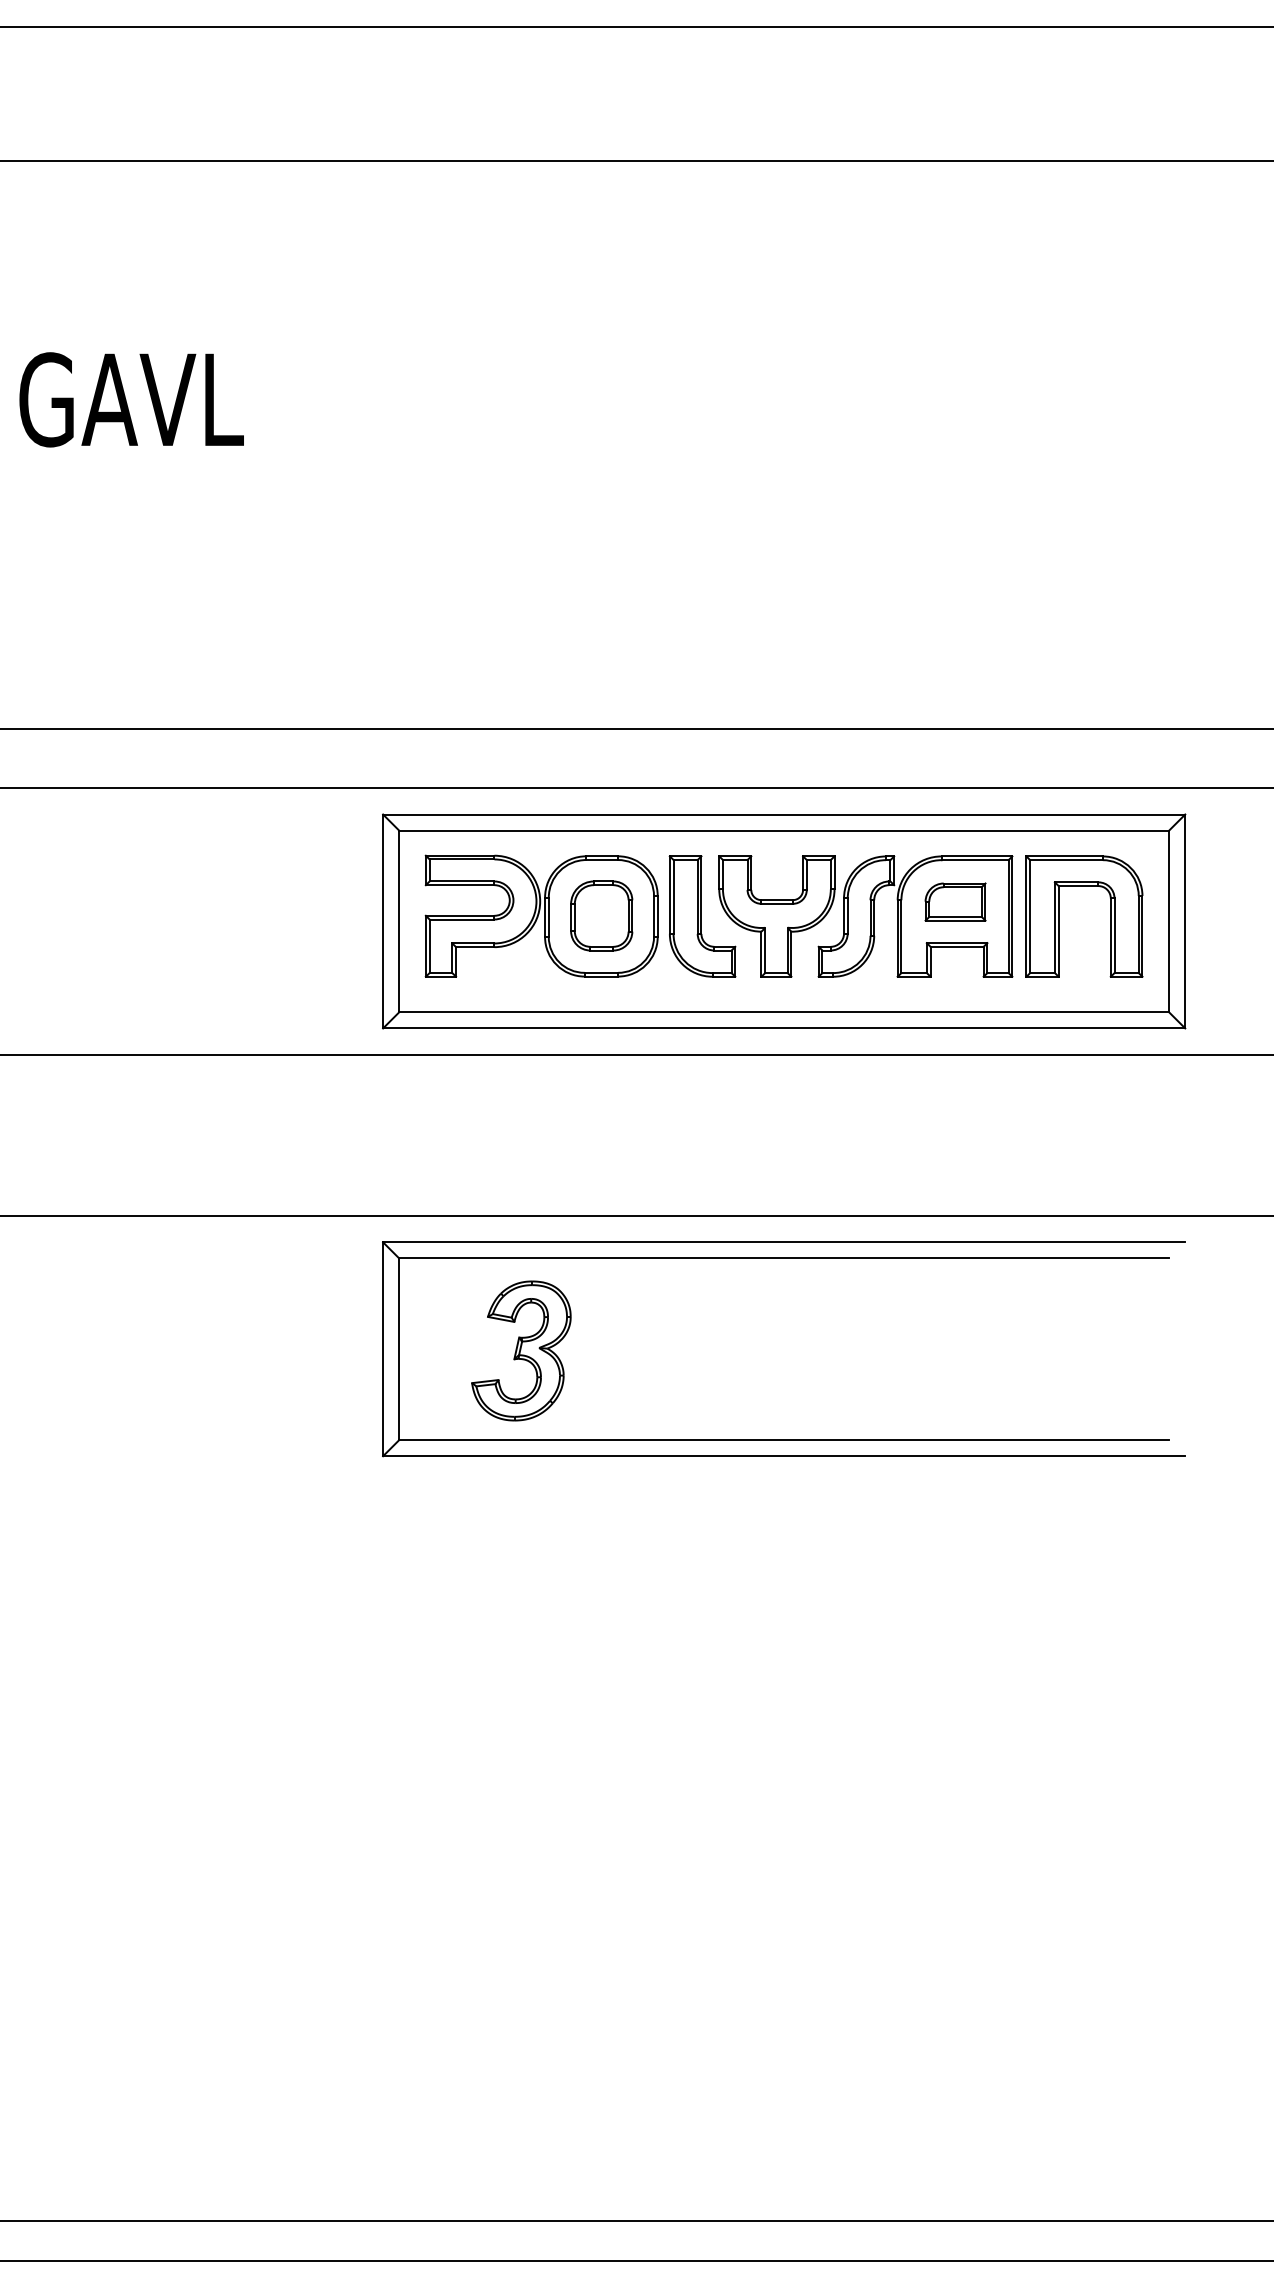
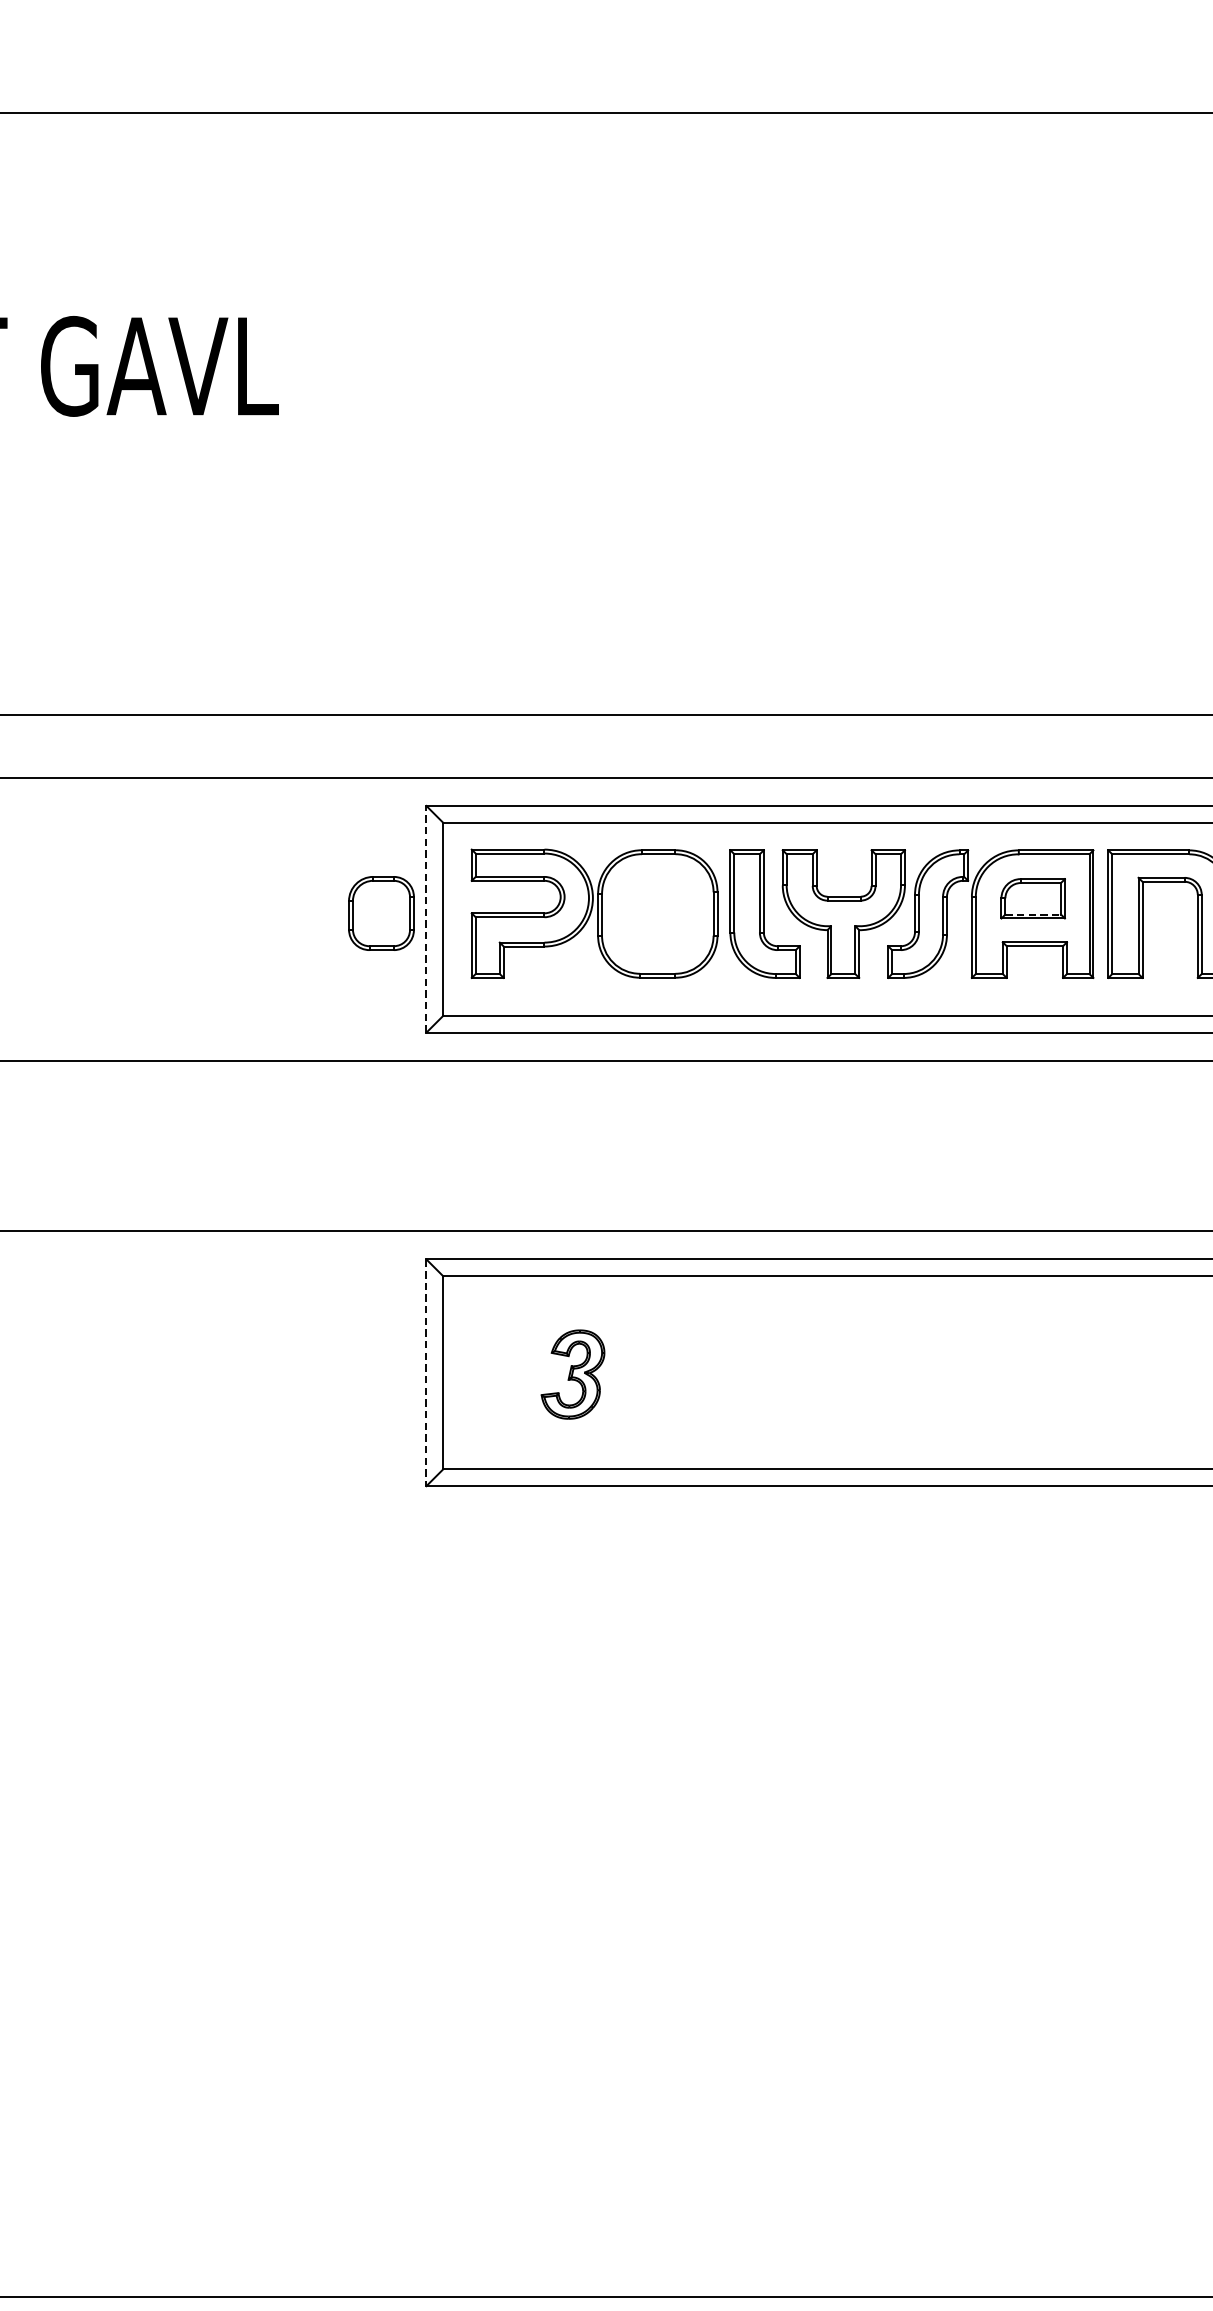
part: (601, 915) -> (381, 912), moved
line: (956, 916) -> (1034, 914), solid -> dashed
line: (383, 921) -> (426, 919), solid -> dashed
line: (383, 1349) -> (426, 1373), solid -> dashed
part: (521, 1350) -> (573, 1374), size x0.6

